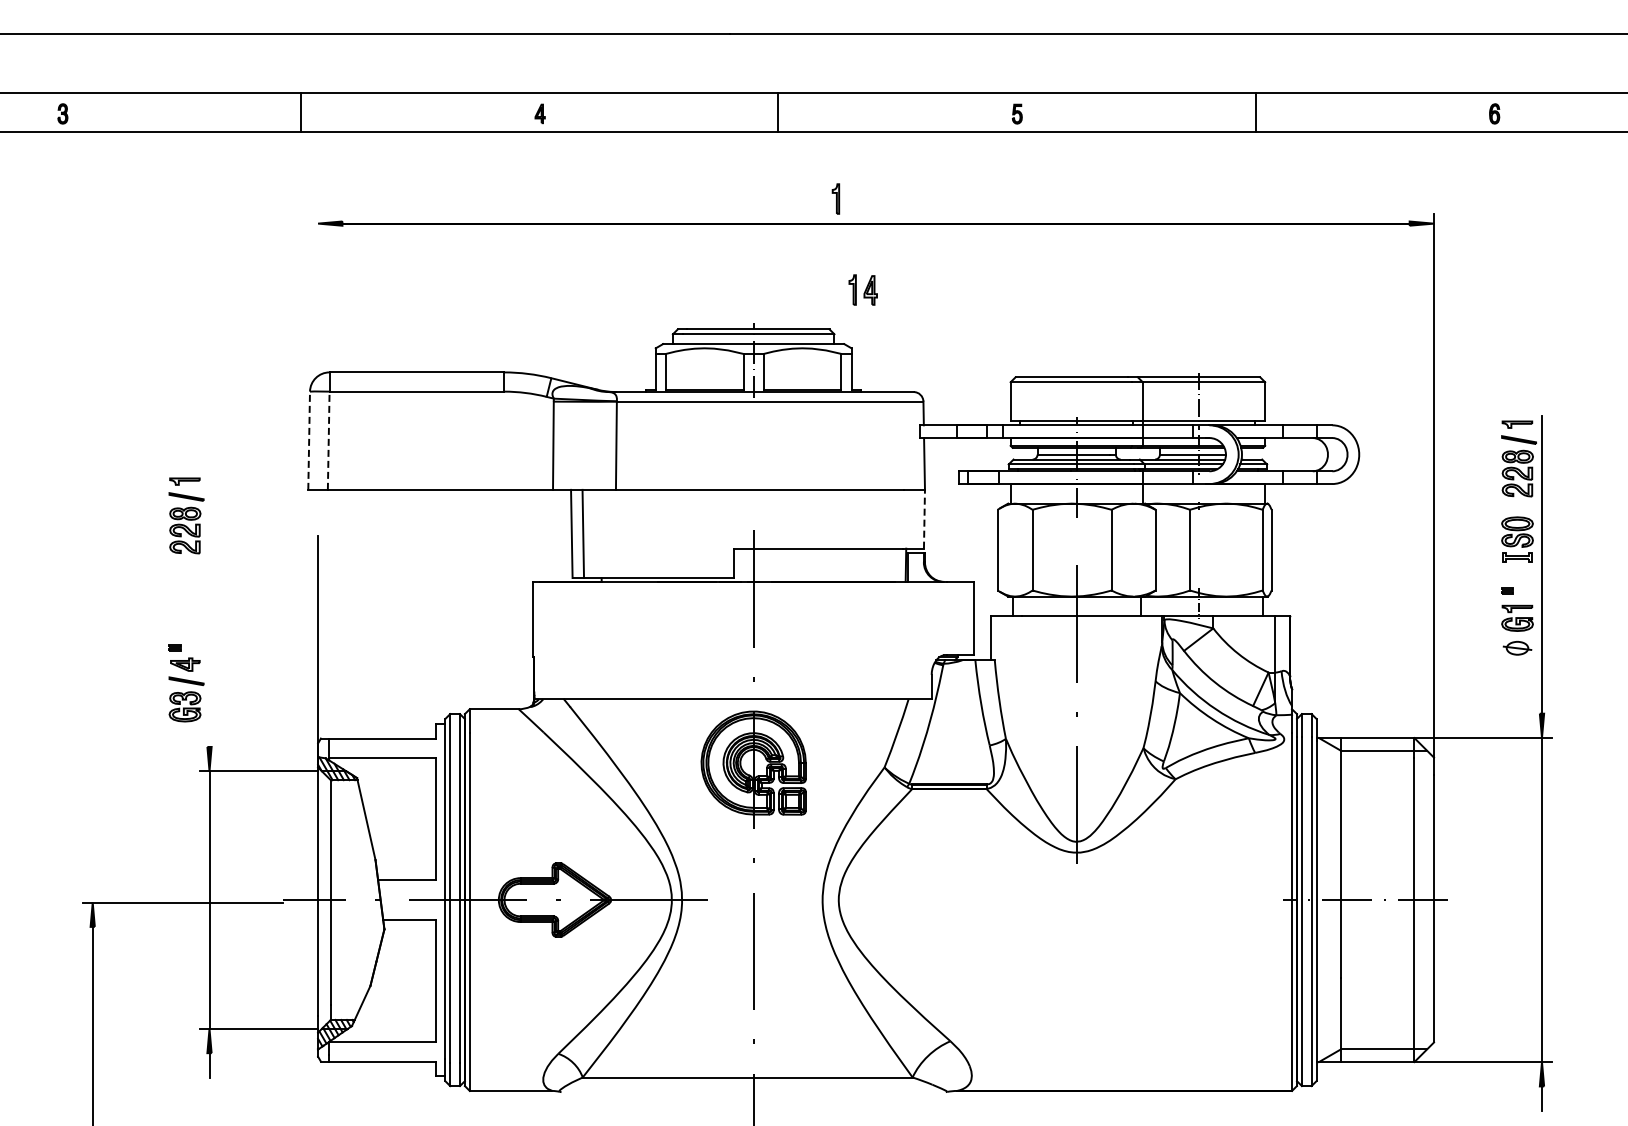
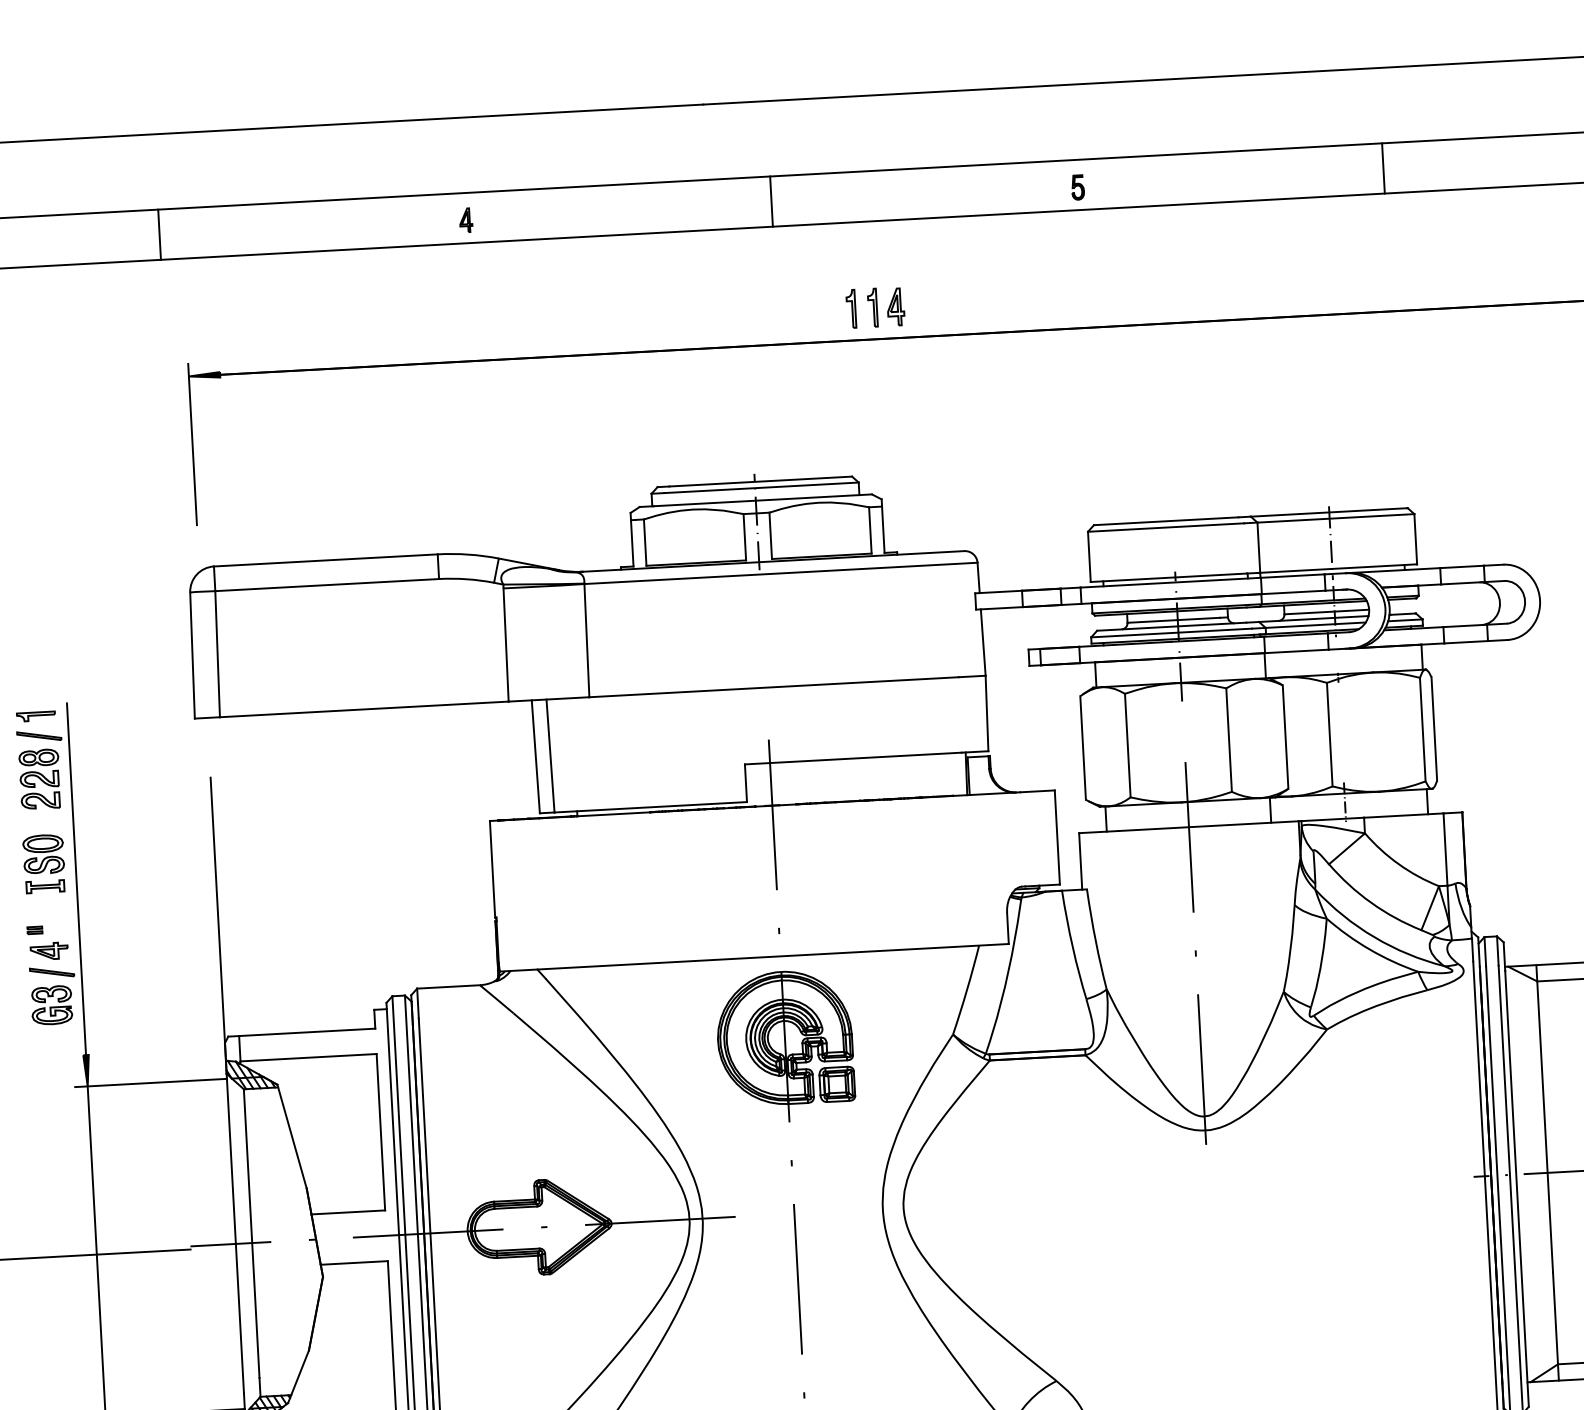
line: (318, 276) -> (193, 444), added
part: (862, 289) -> (885, 306), moved
line: (309, 440) -> (192, 655), dashed -> solid
line: (328, 440) -> (217, 653), dashed -> solid
line: (924, 518) -> (987, 712), dashed -> solid
part: (184, 596) -> (43, 863), added
line: (209, 609) -> (76, 878), added

